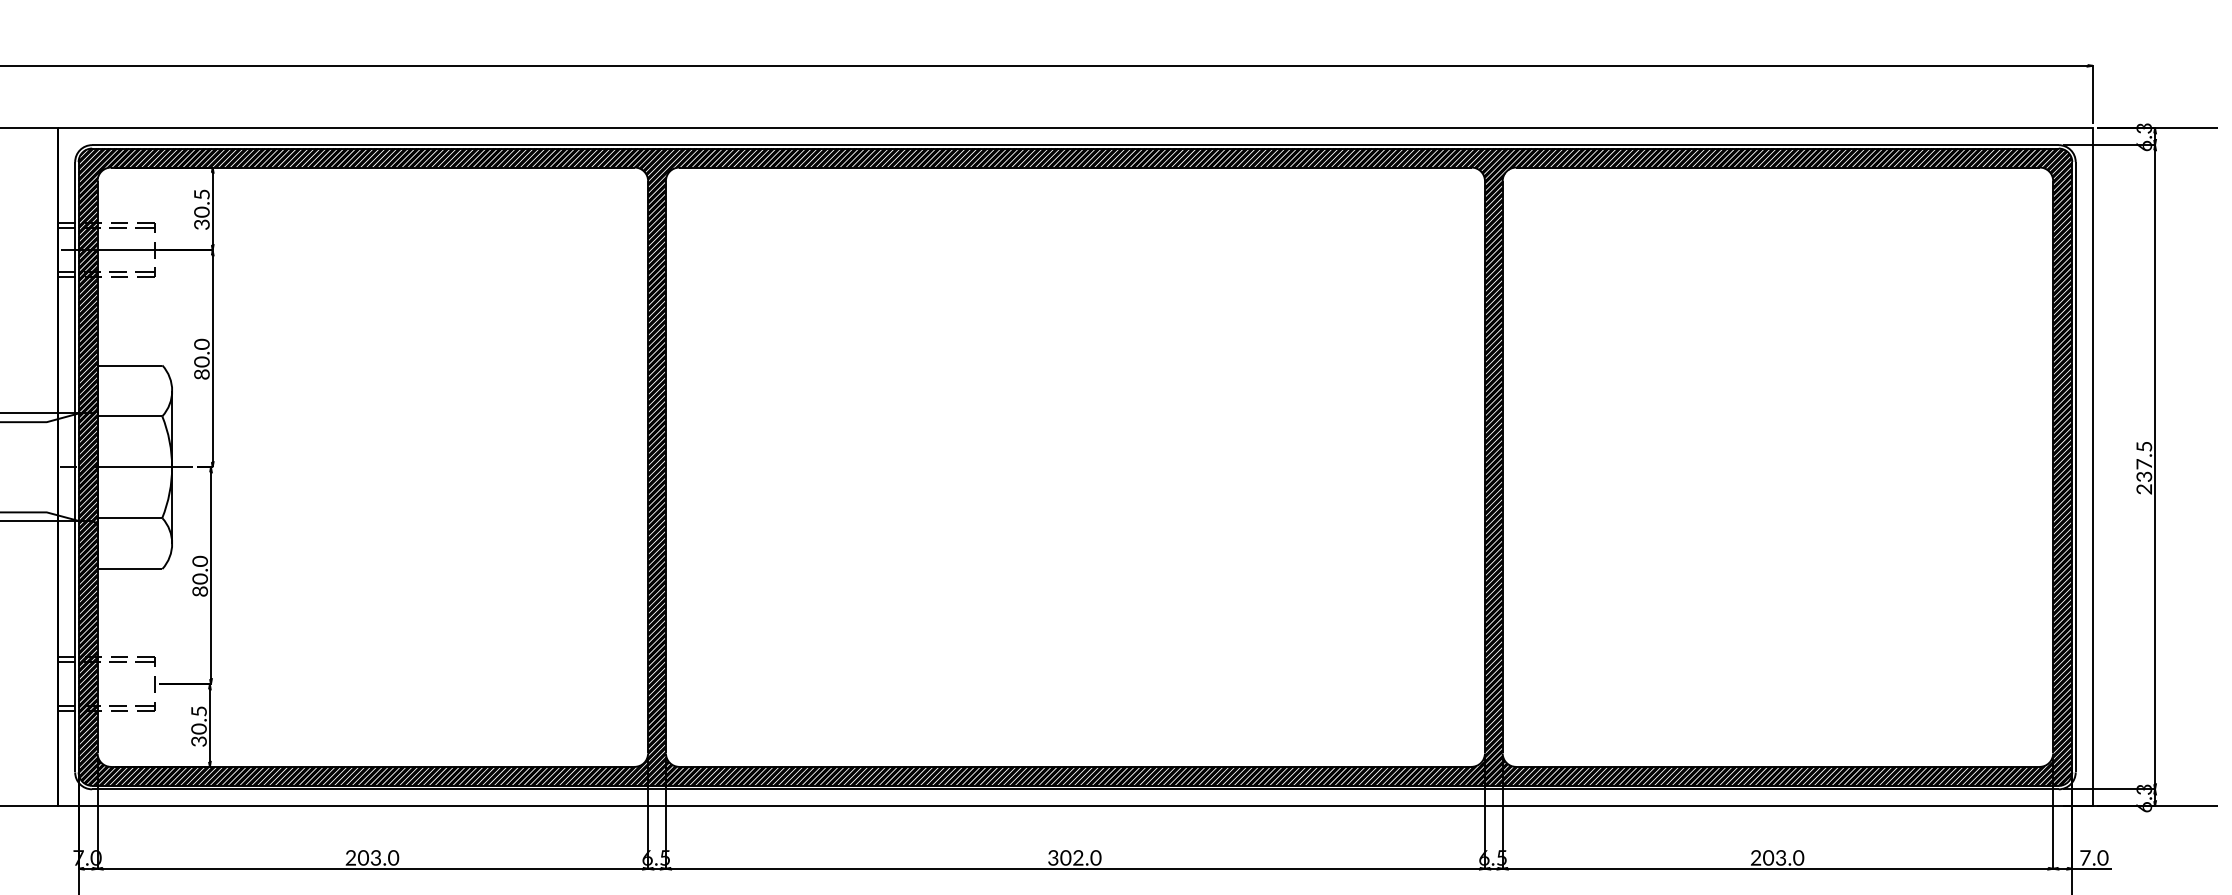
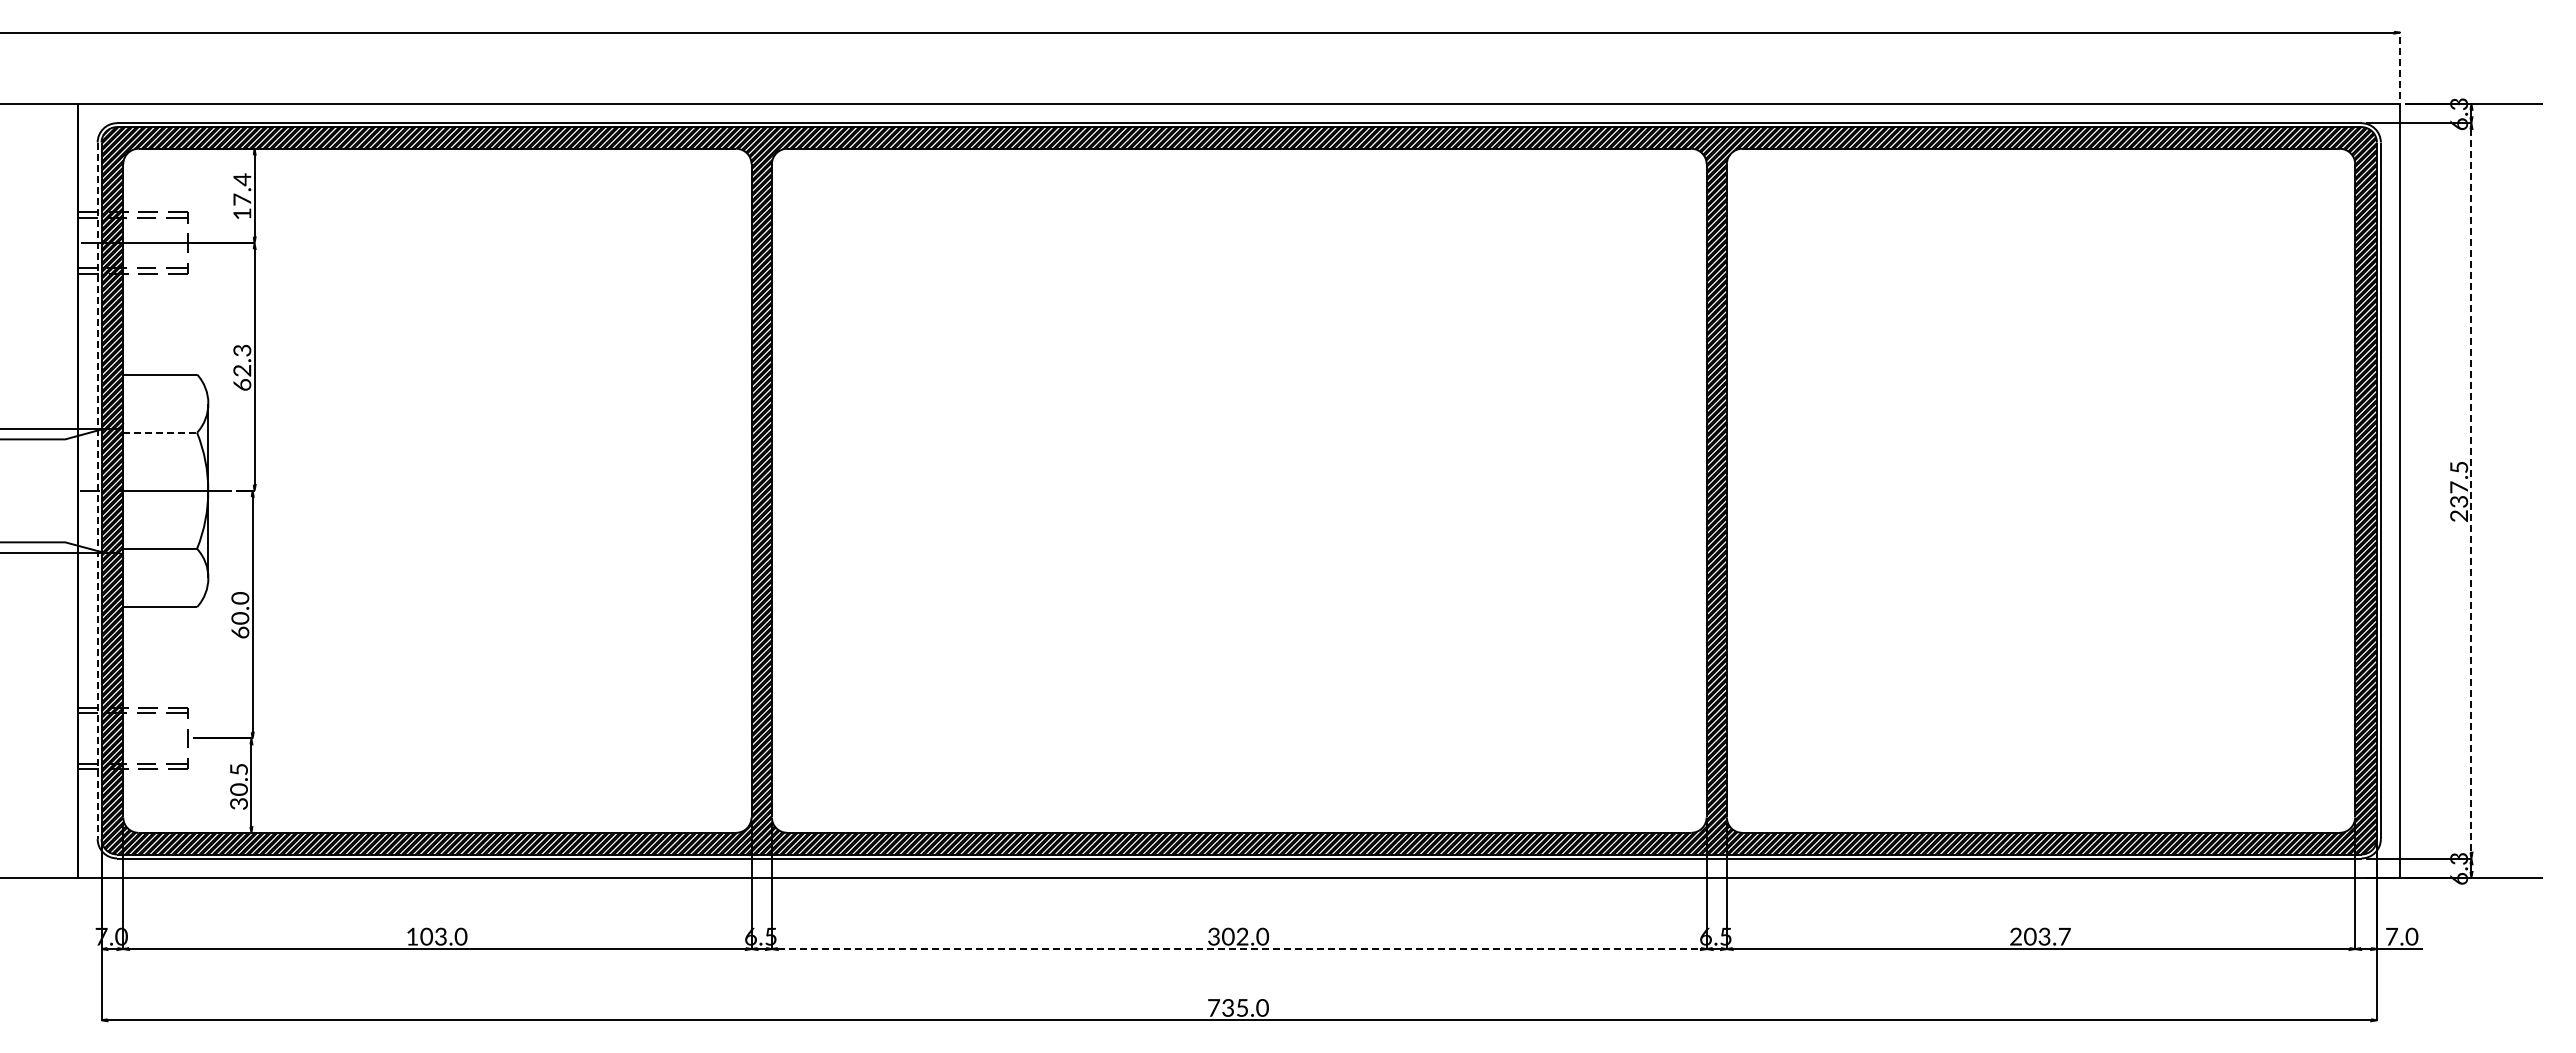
line: (2092, 94) -> (2400, 65), solid -> dashed
text: (202, 209) -> (242, 196), 30.5 -> 17.4
text: (202, 359) -> (242, 367), 80.0 -> 62.3
line: (130, 416) -> (160, 432), solid -> dashed
line: (2155, 466) -> (2471, 490), solid -> dashed
line: (75, 467) -> (97, 491), solid -> dashed
text: (199, 591) -> (239, 632), 80.0 -> 60.0
text: (351, 857) -> (412, 936), 203.0 -> 103.0
text: (1798, 857) -> (2064, 936), 203.0 -> 203.7
line: (1075, 869) -> (1239, 949), solid -> dashed

